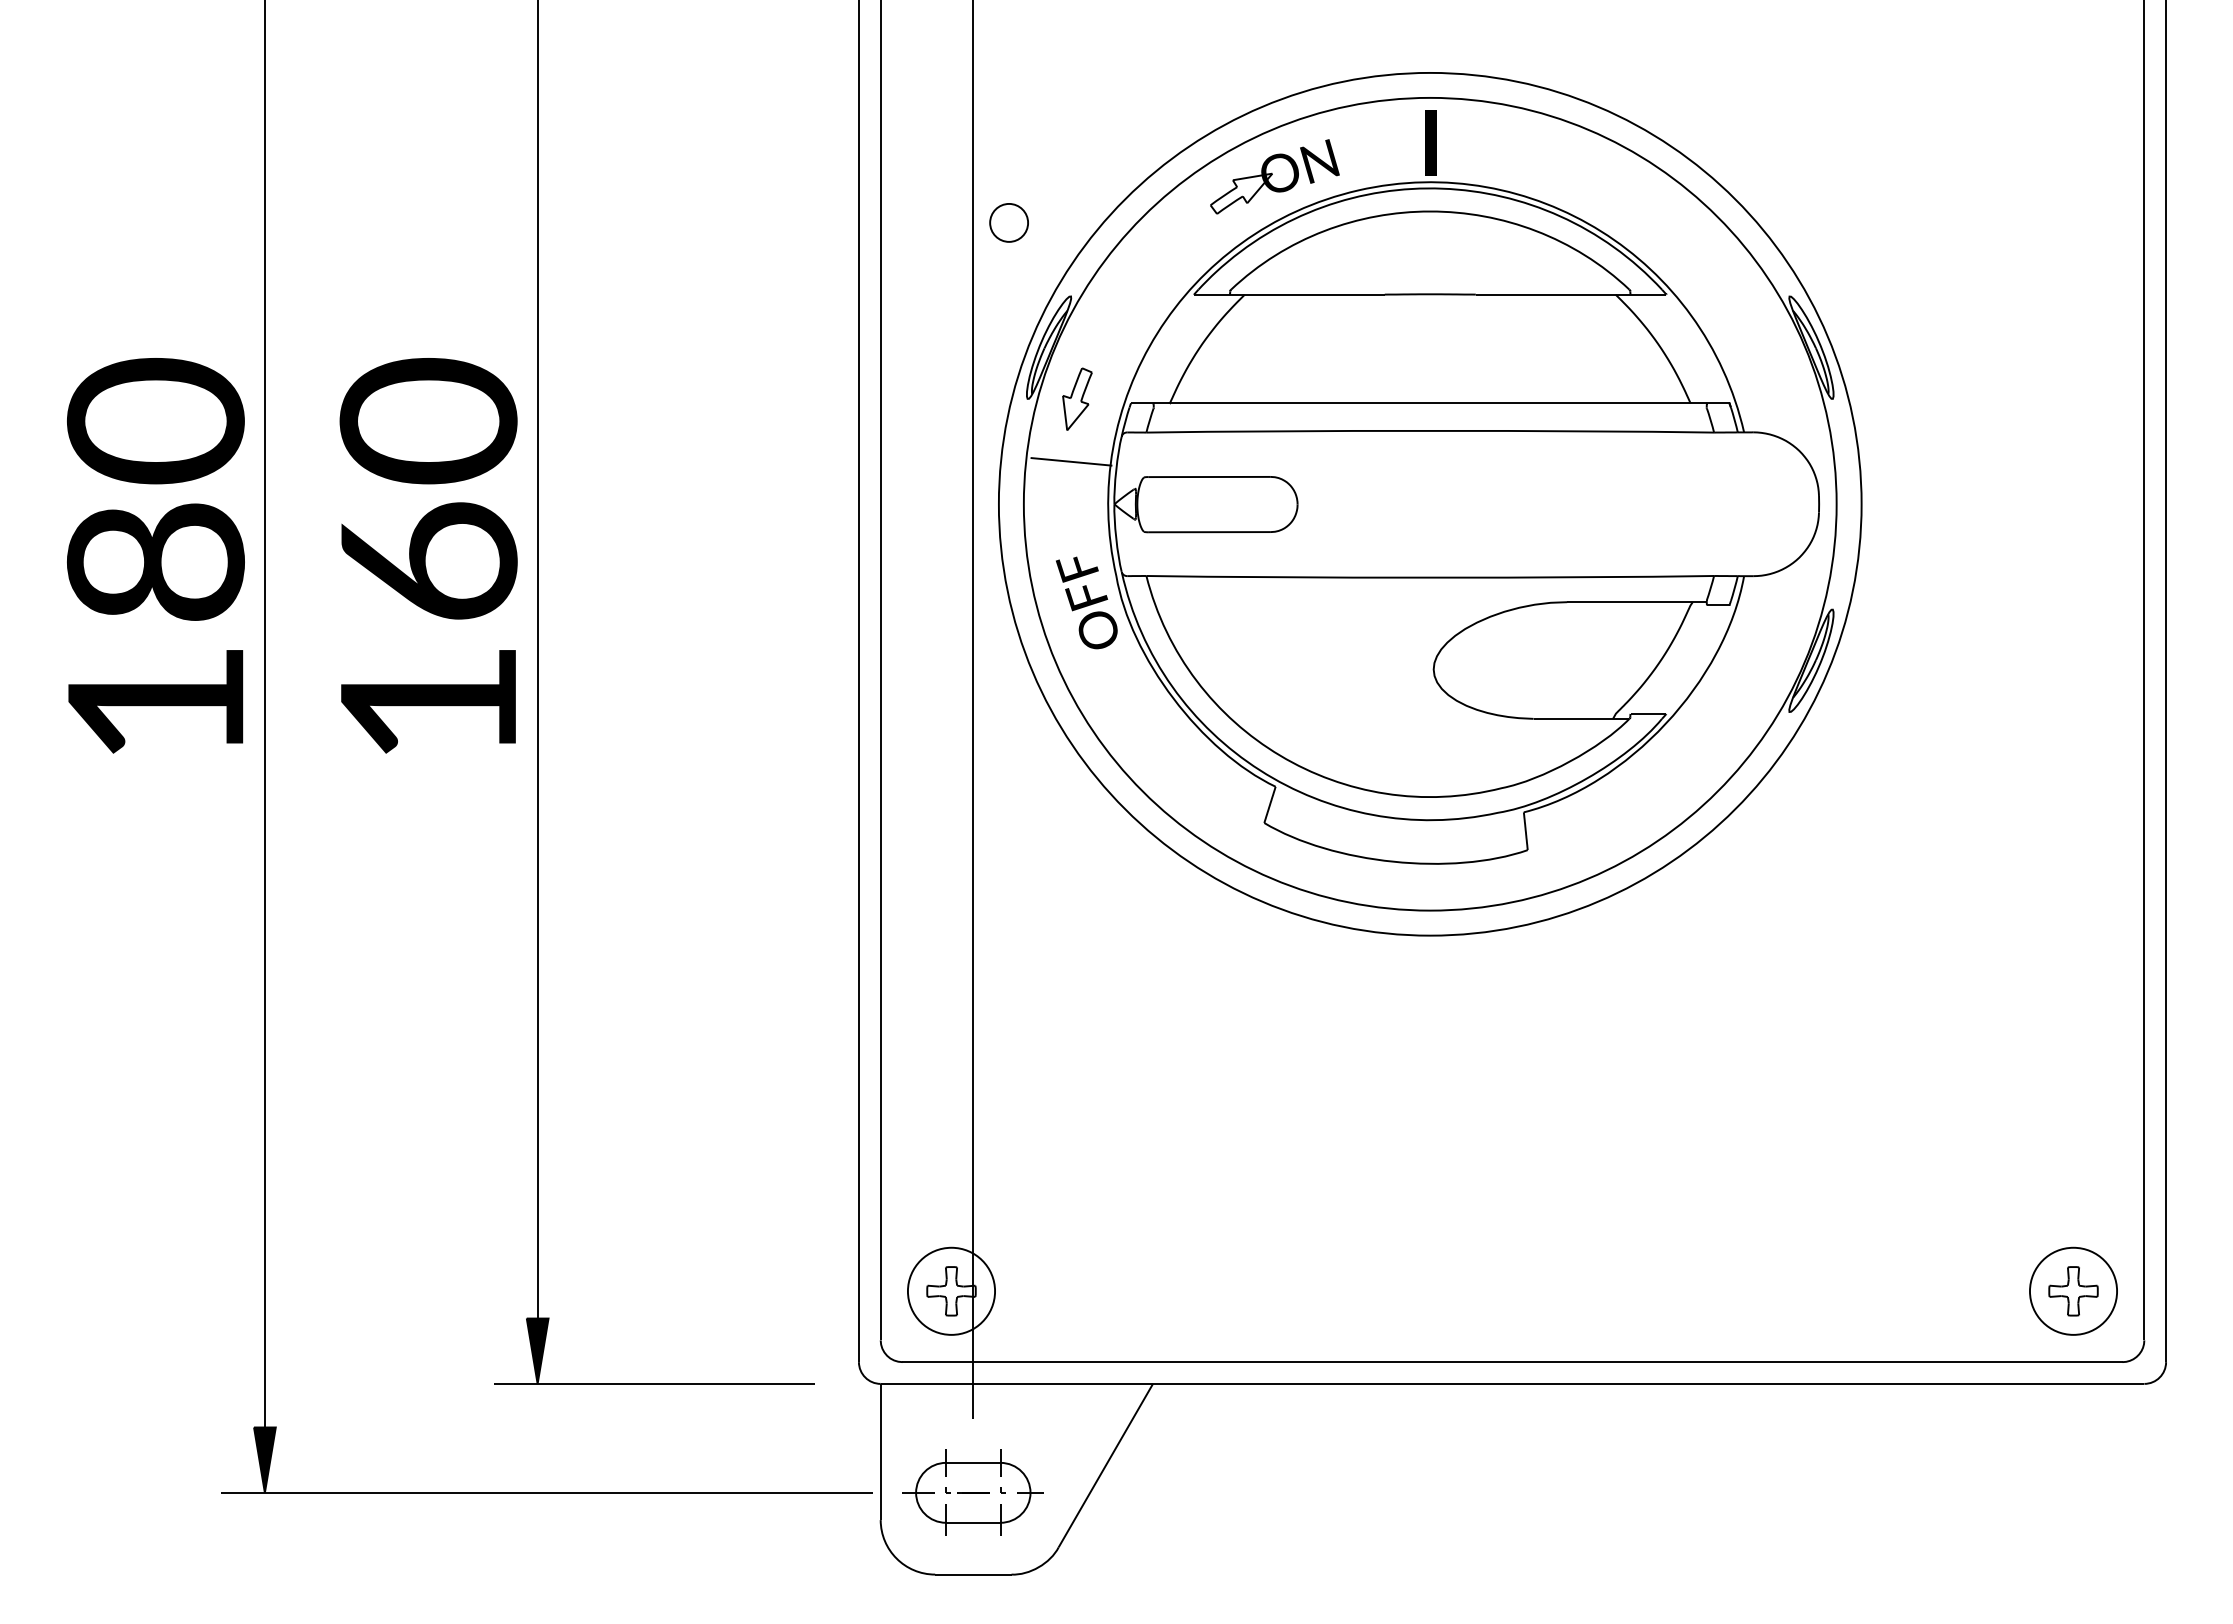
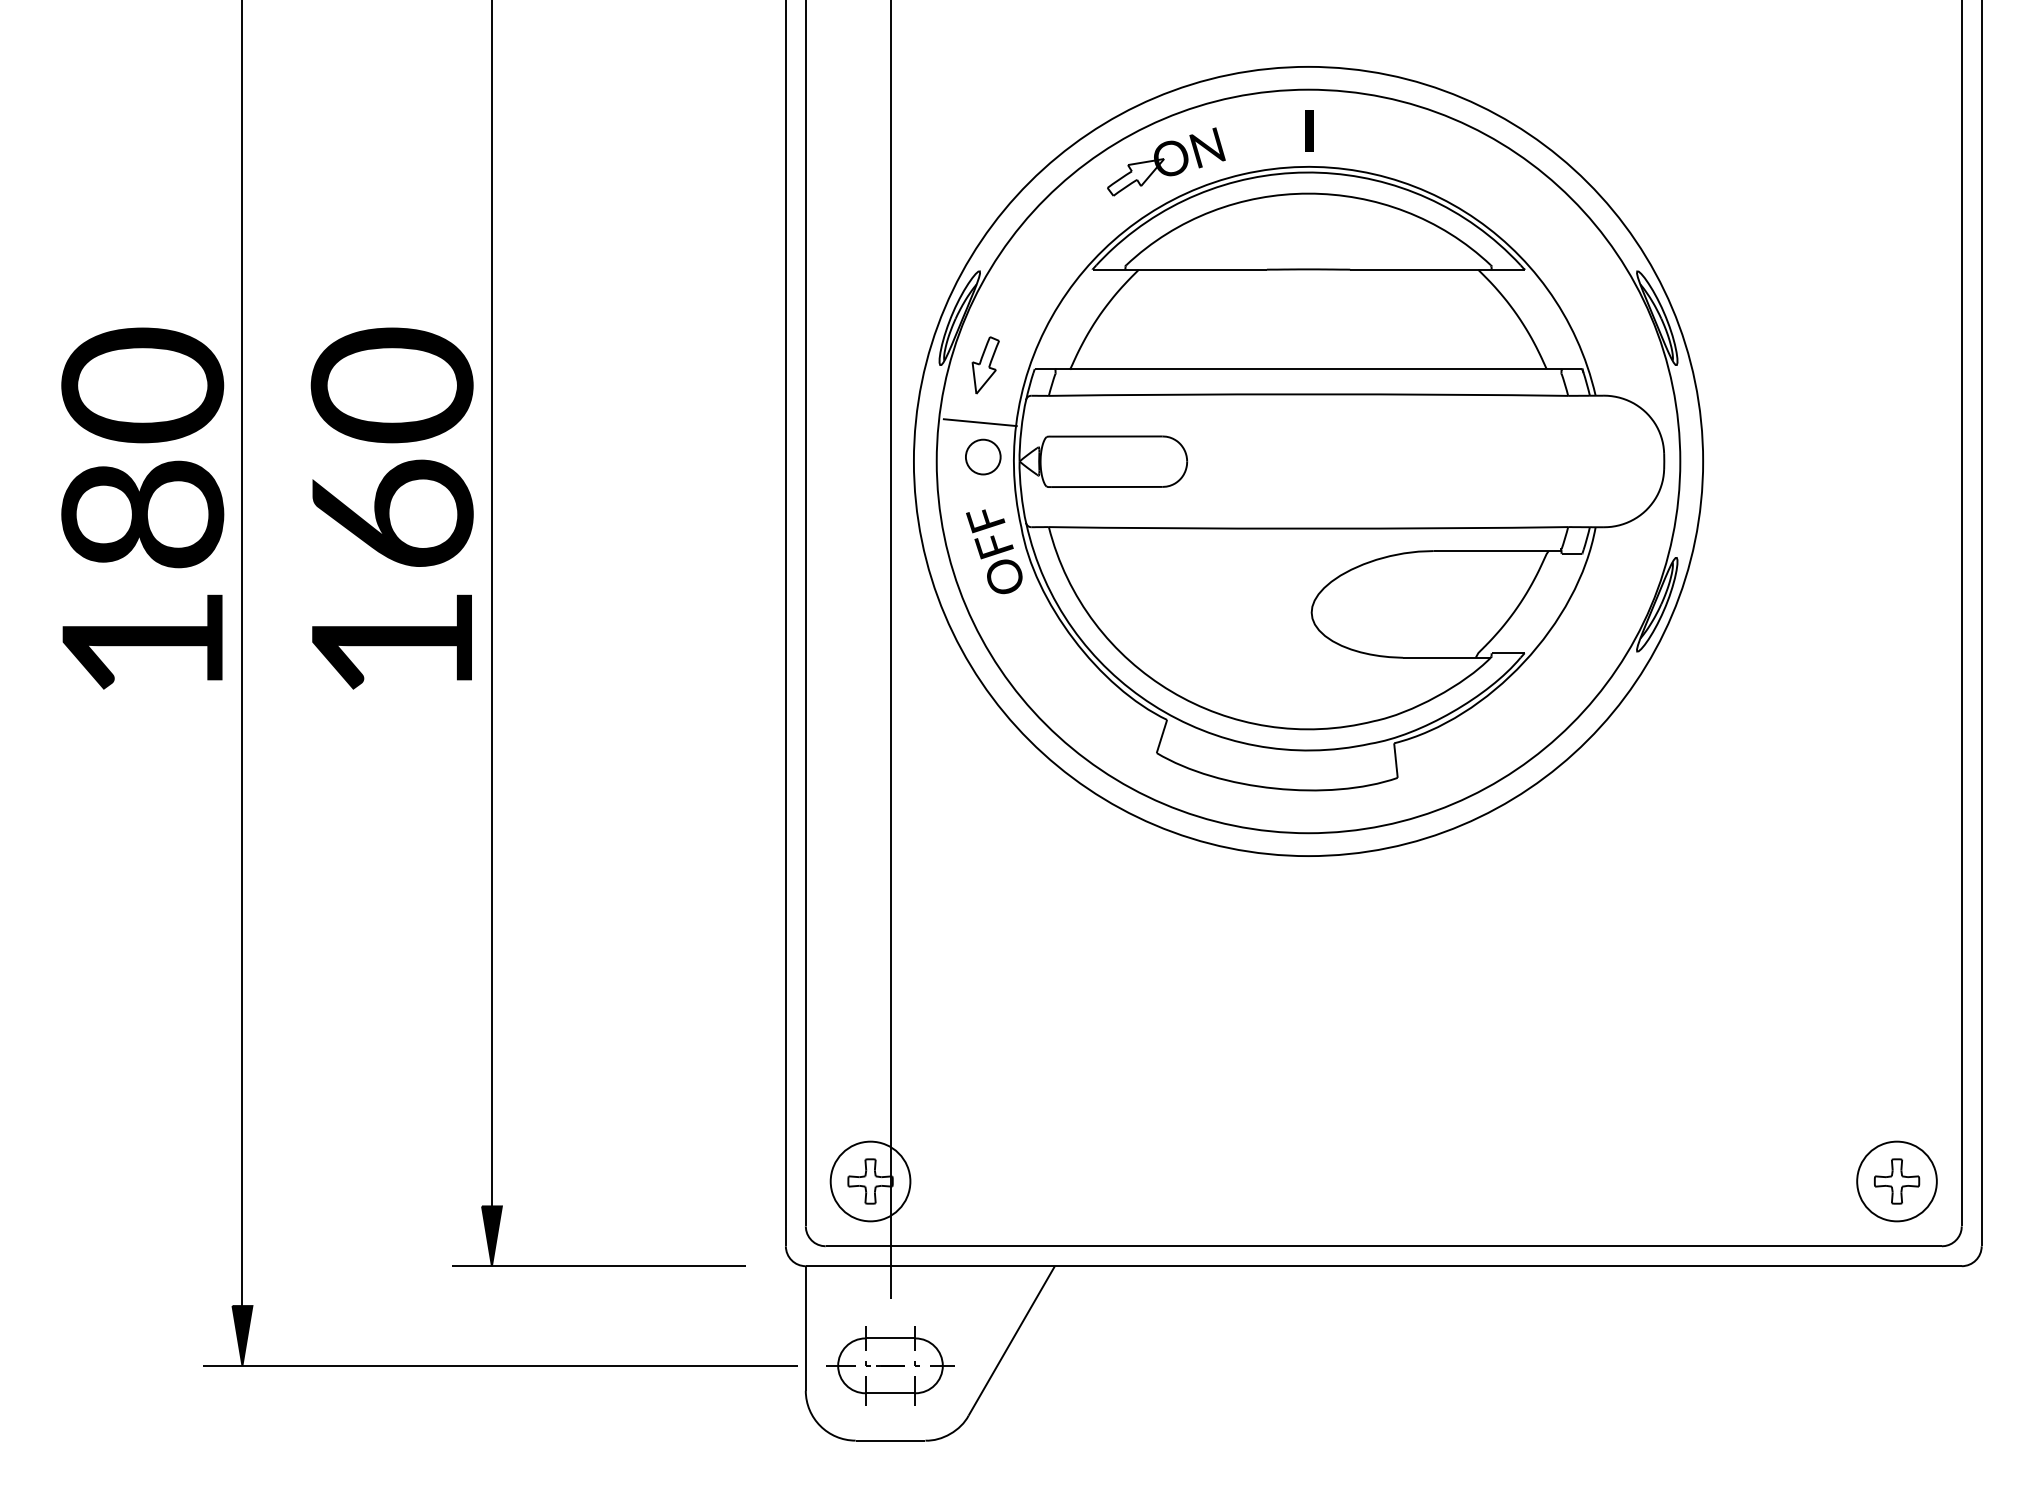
part: (1431, 142) -> (1309, 130), size x0.71
part: (1009, 222) -> (983, 456), moved

